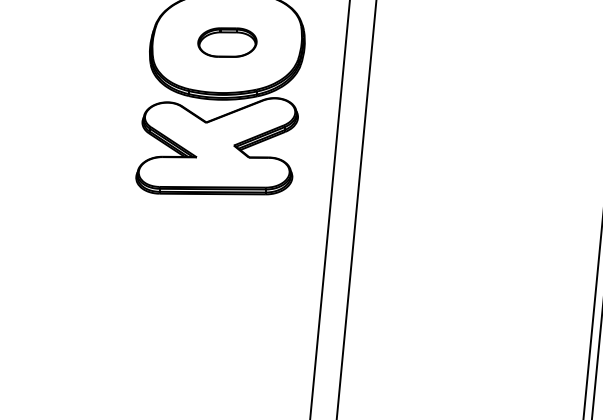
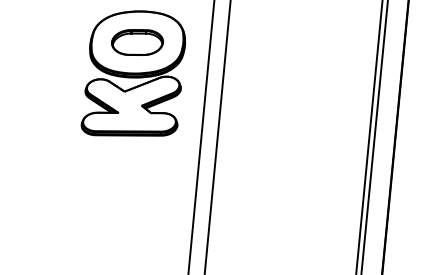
part: (227, 42) -> (137, 42), size x1.43

